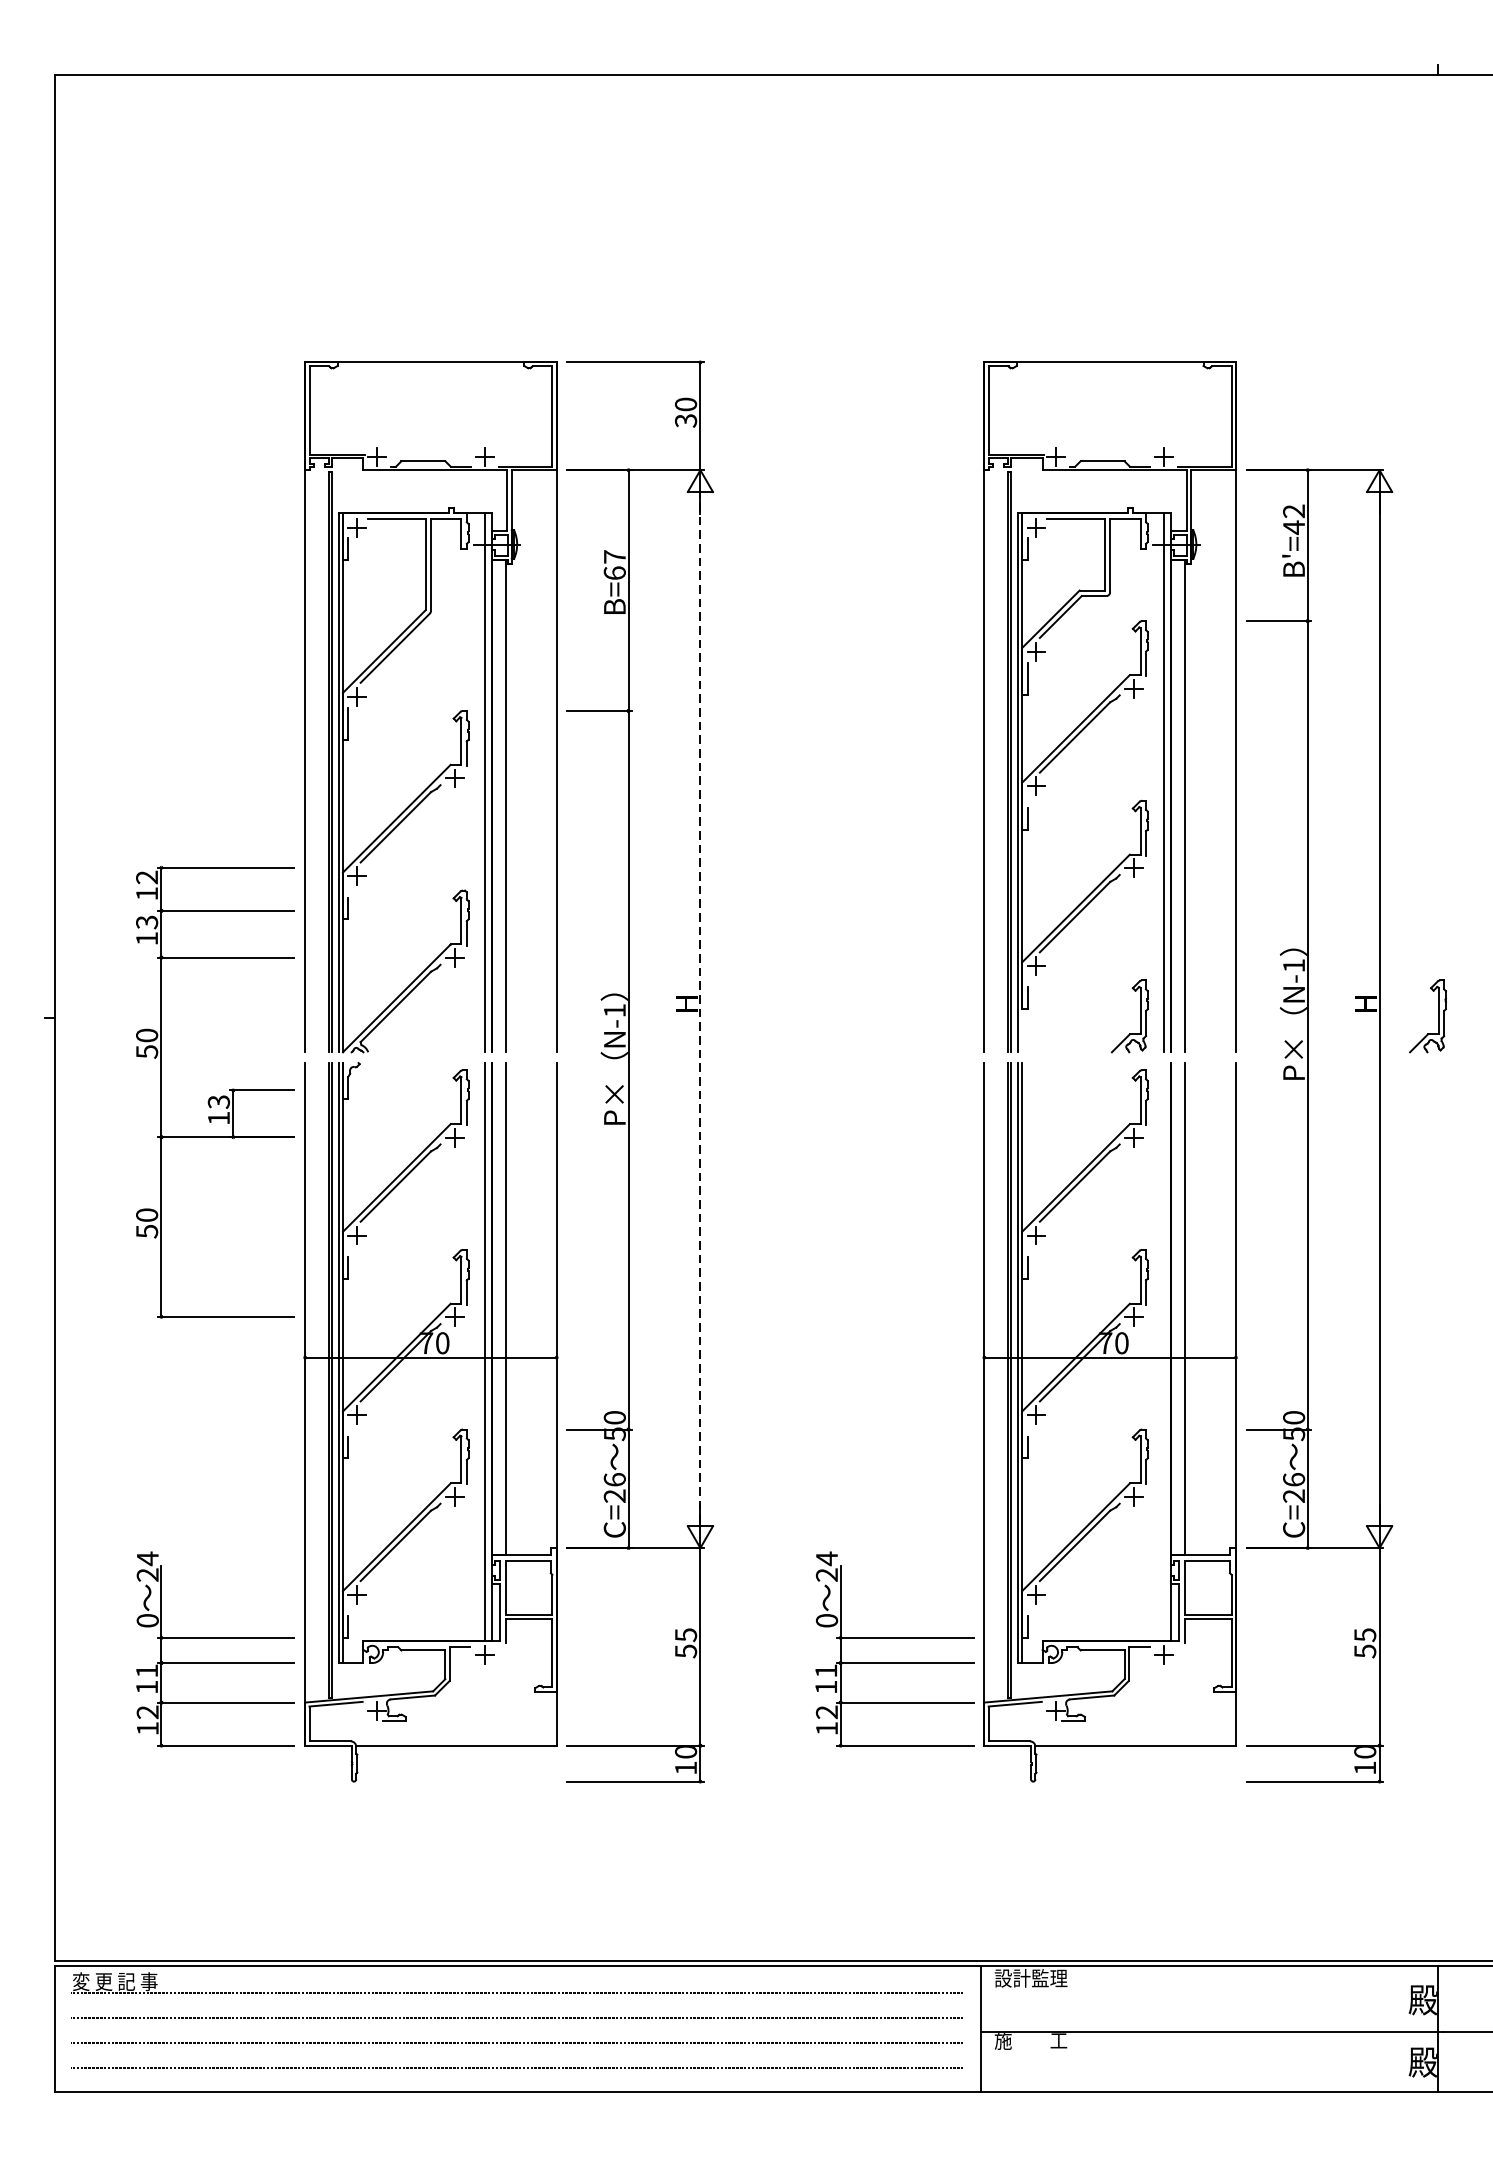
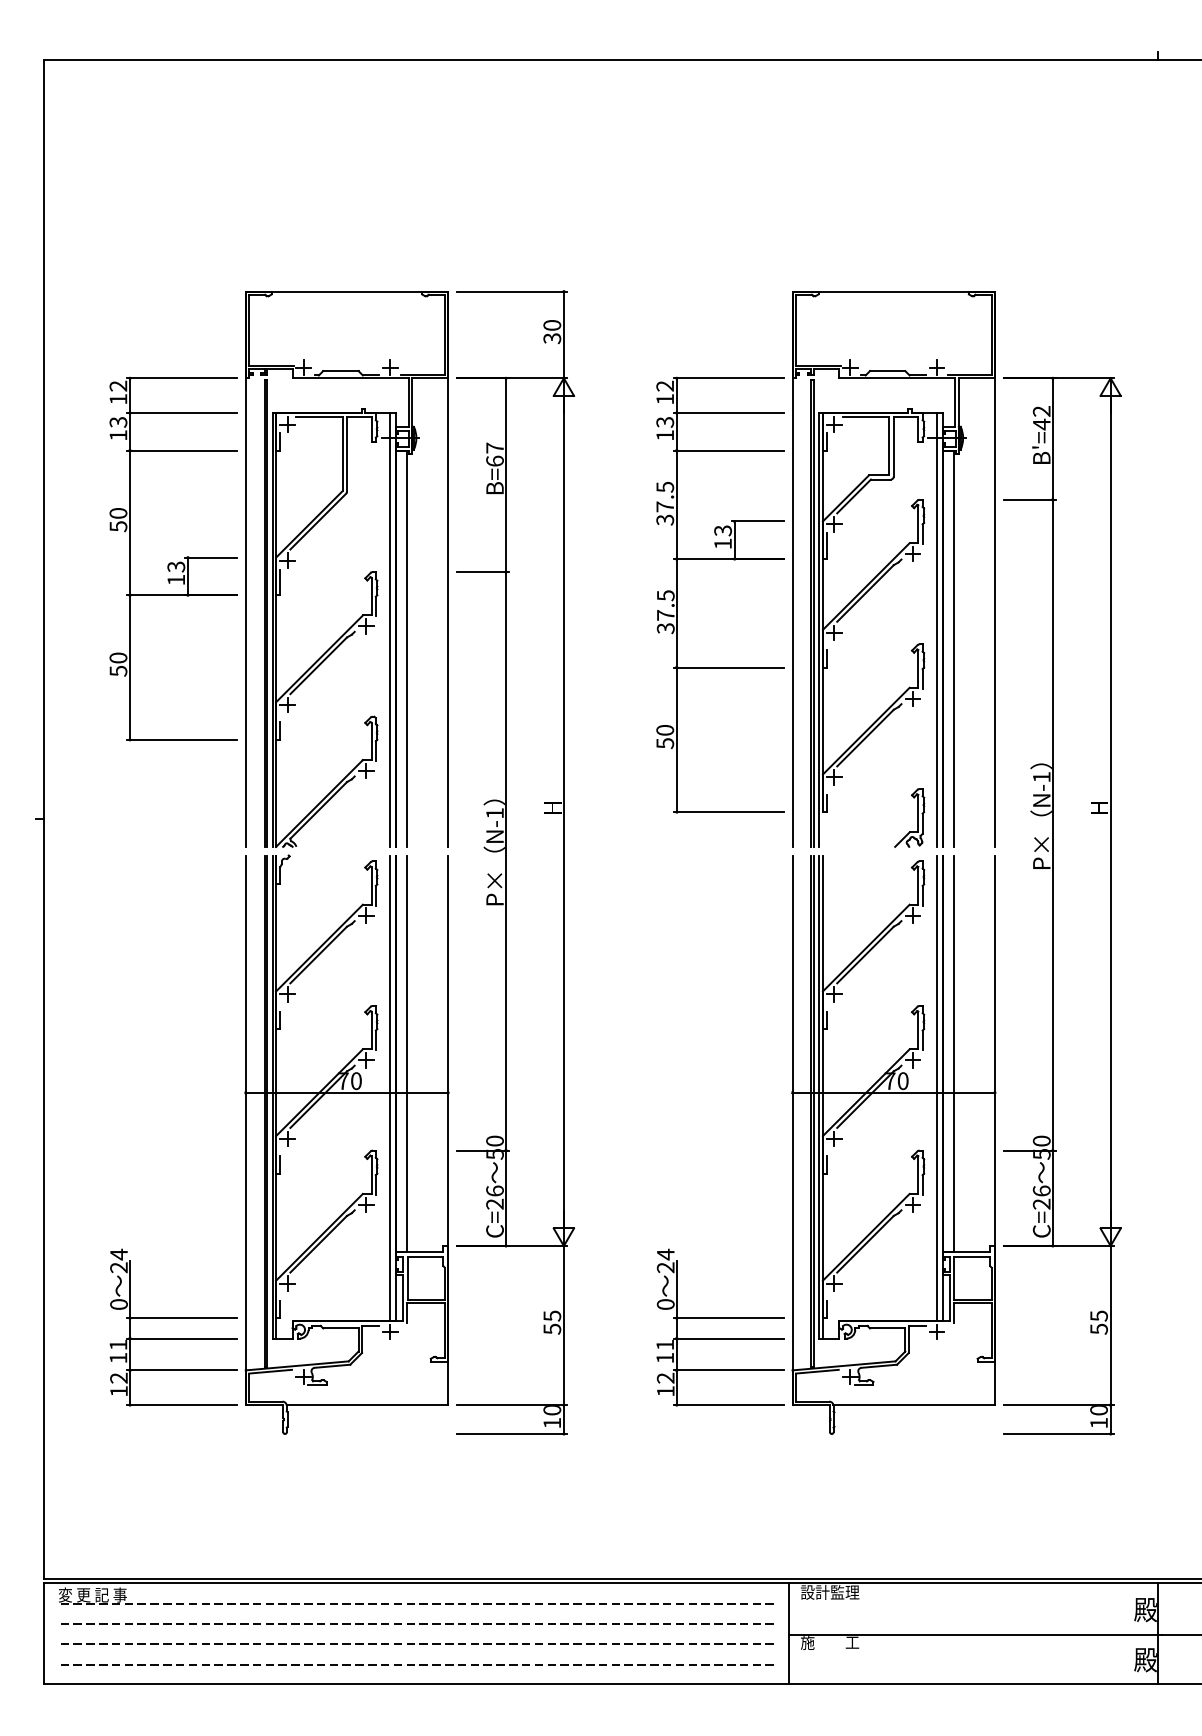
part: (894, 695) -> (720, 559), added
line: (699, 1009) -> (563, 812), dashed -> solid
part: (1437, 1015) -> (1157, 817), removed
part: (215, 1091) -> (173, 558), moved
line: (1164, 1352) -> (937, 1088), added

